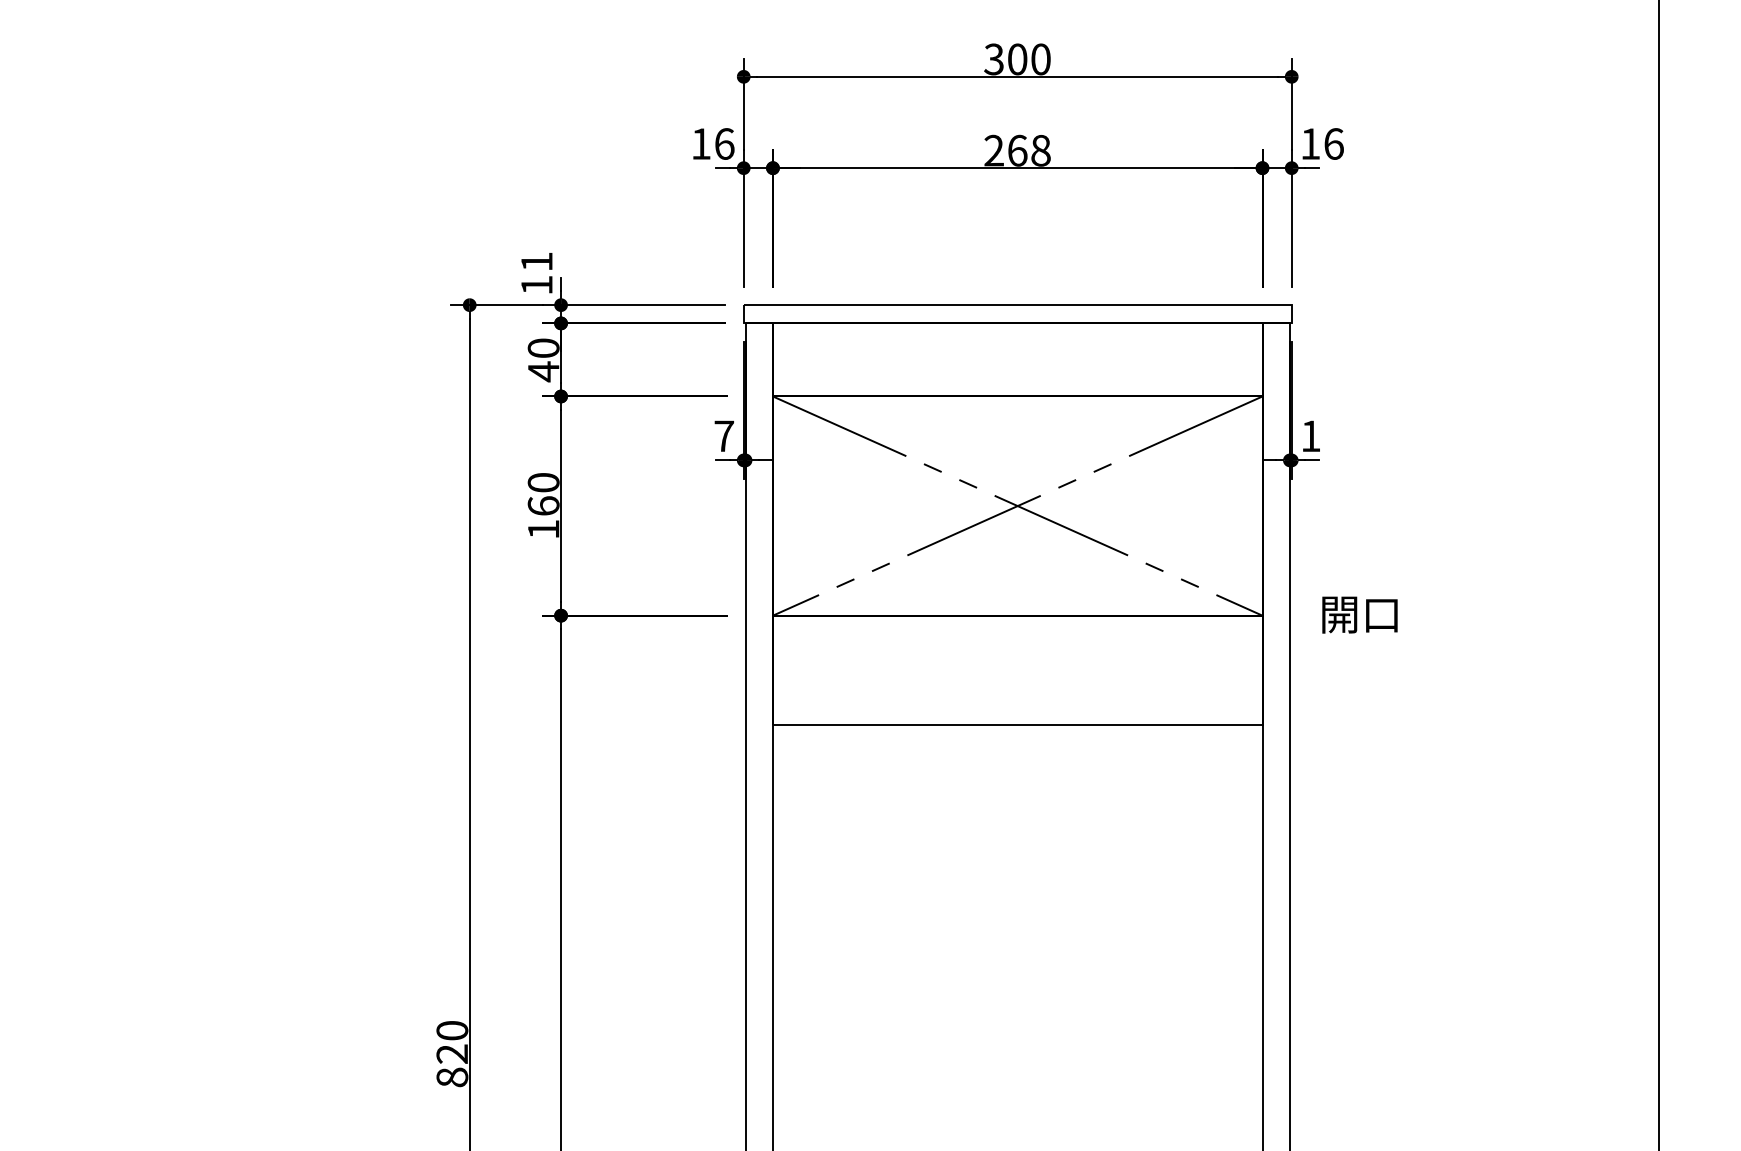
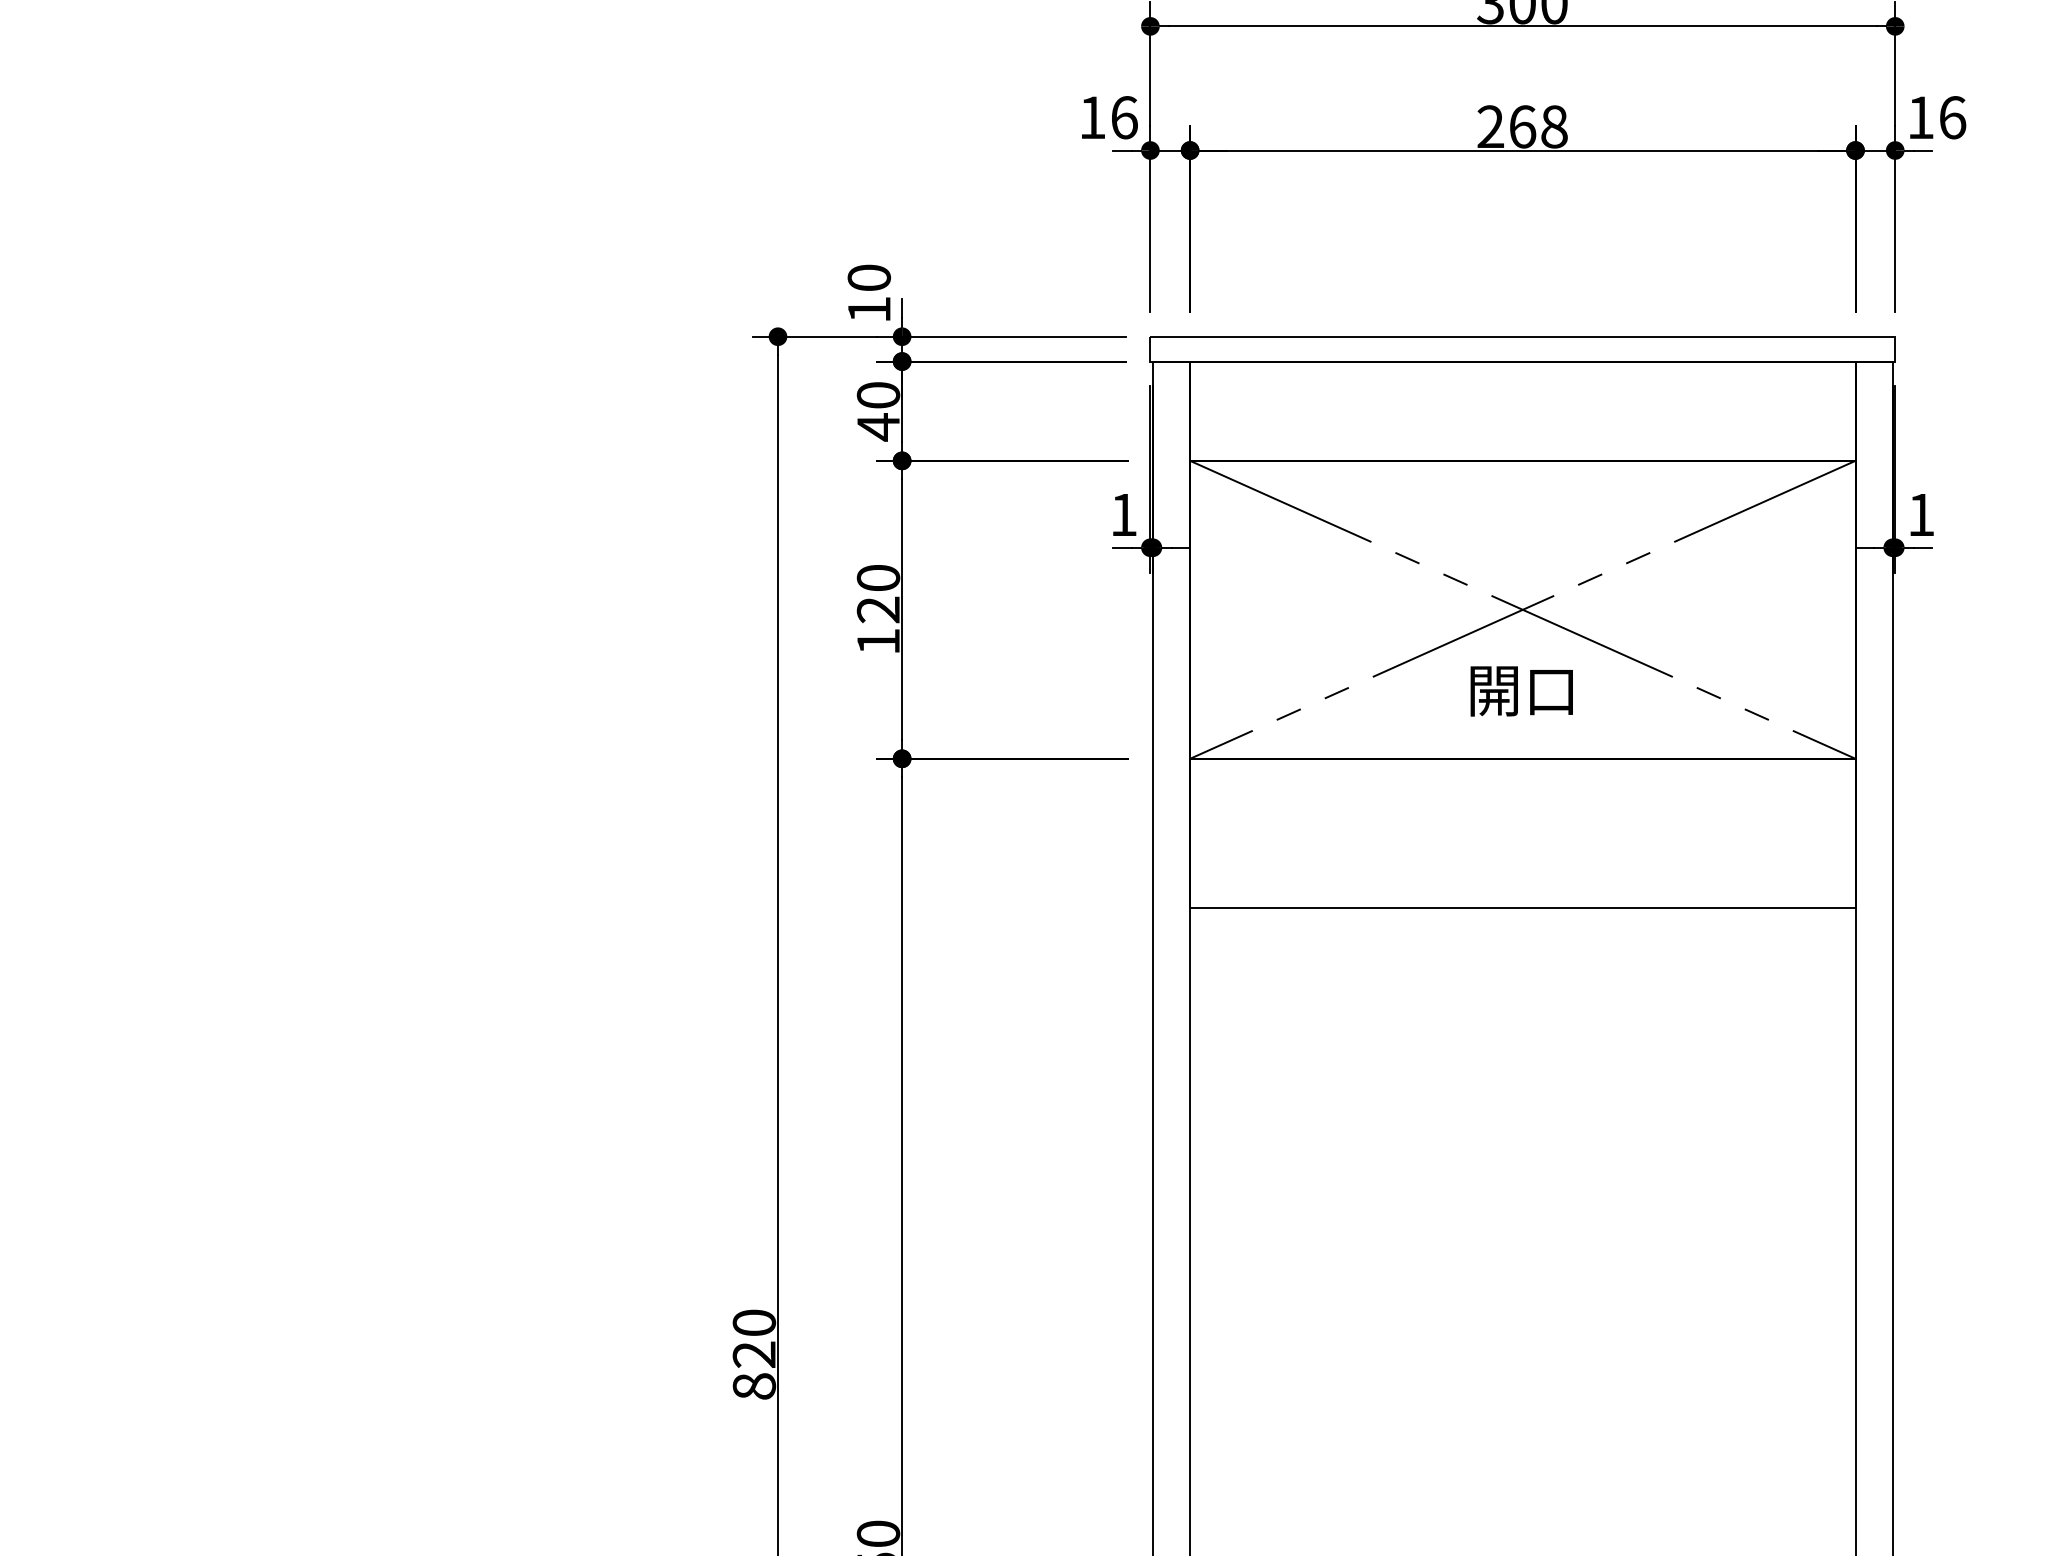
text: (536, 261) -> (868, 277), 11 -> 10
text: (724, 435) -> (1124, 513), 7 -> 1
text: (543, 505) -> (878, 609), 160 -> 120
text: (1359, 614) -> (1521, 690), moved

